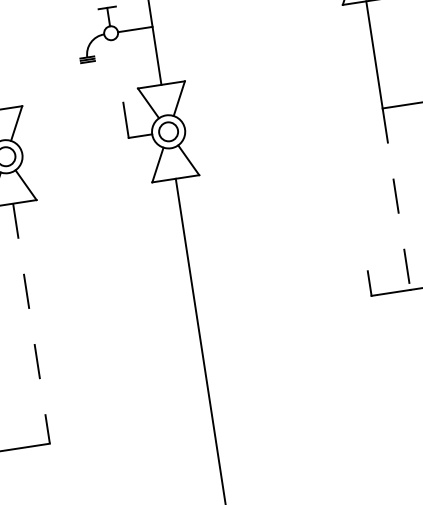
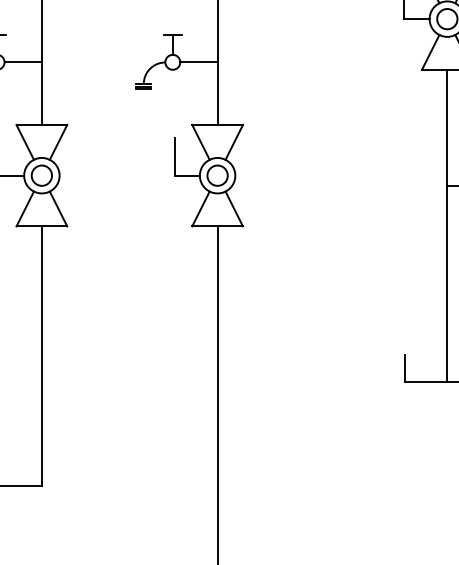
line: (396, 199) -> (447, 284), dashed -> solid
line: (31, 324) -> (41, 356), dashed -> solid

